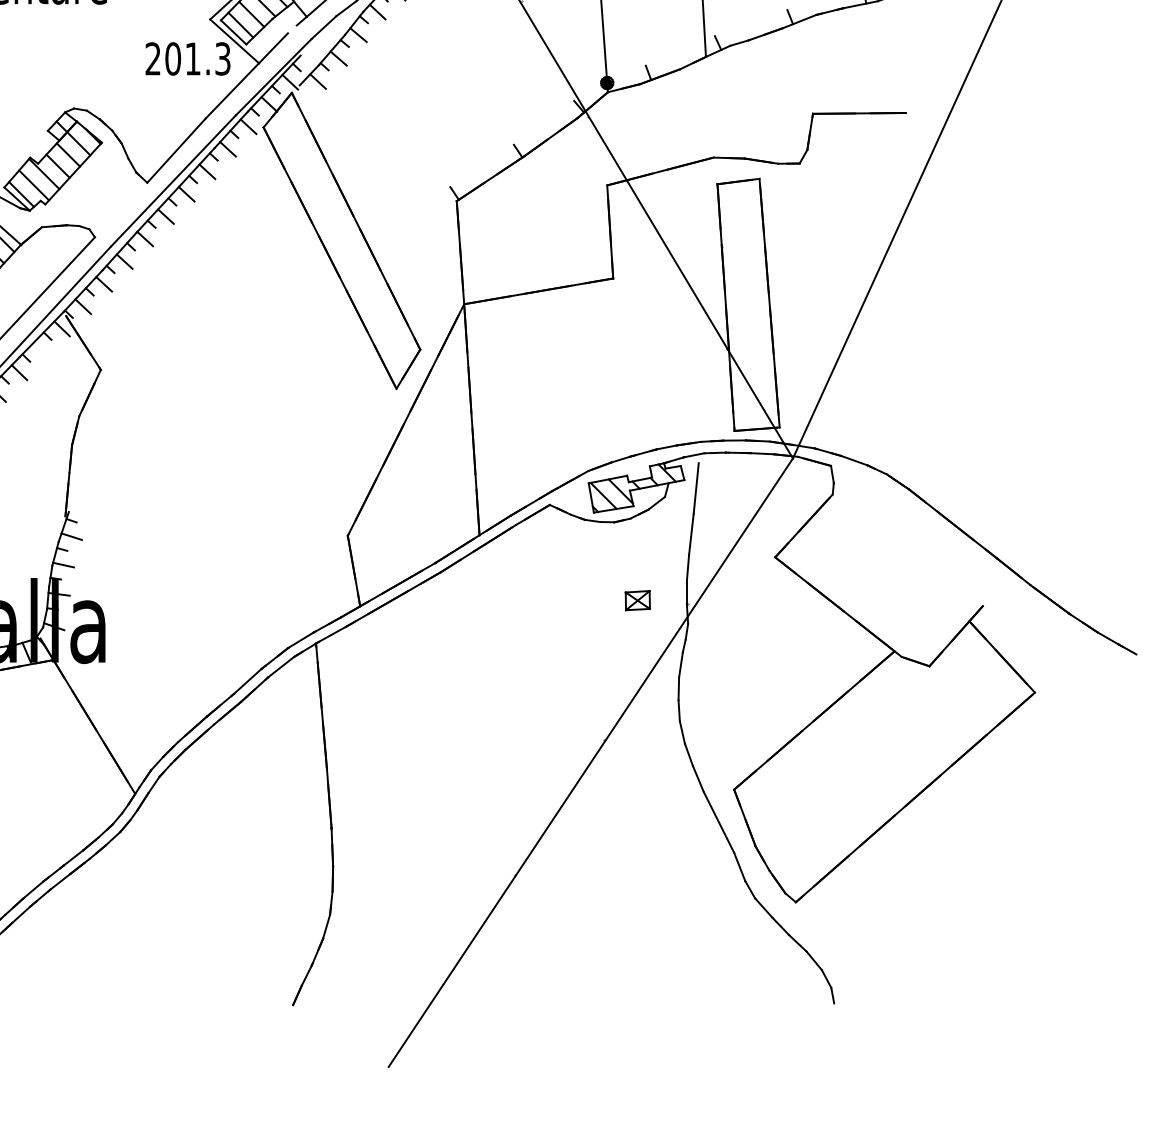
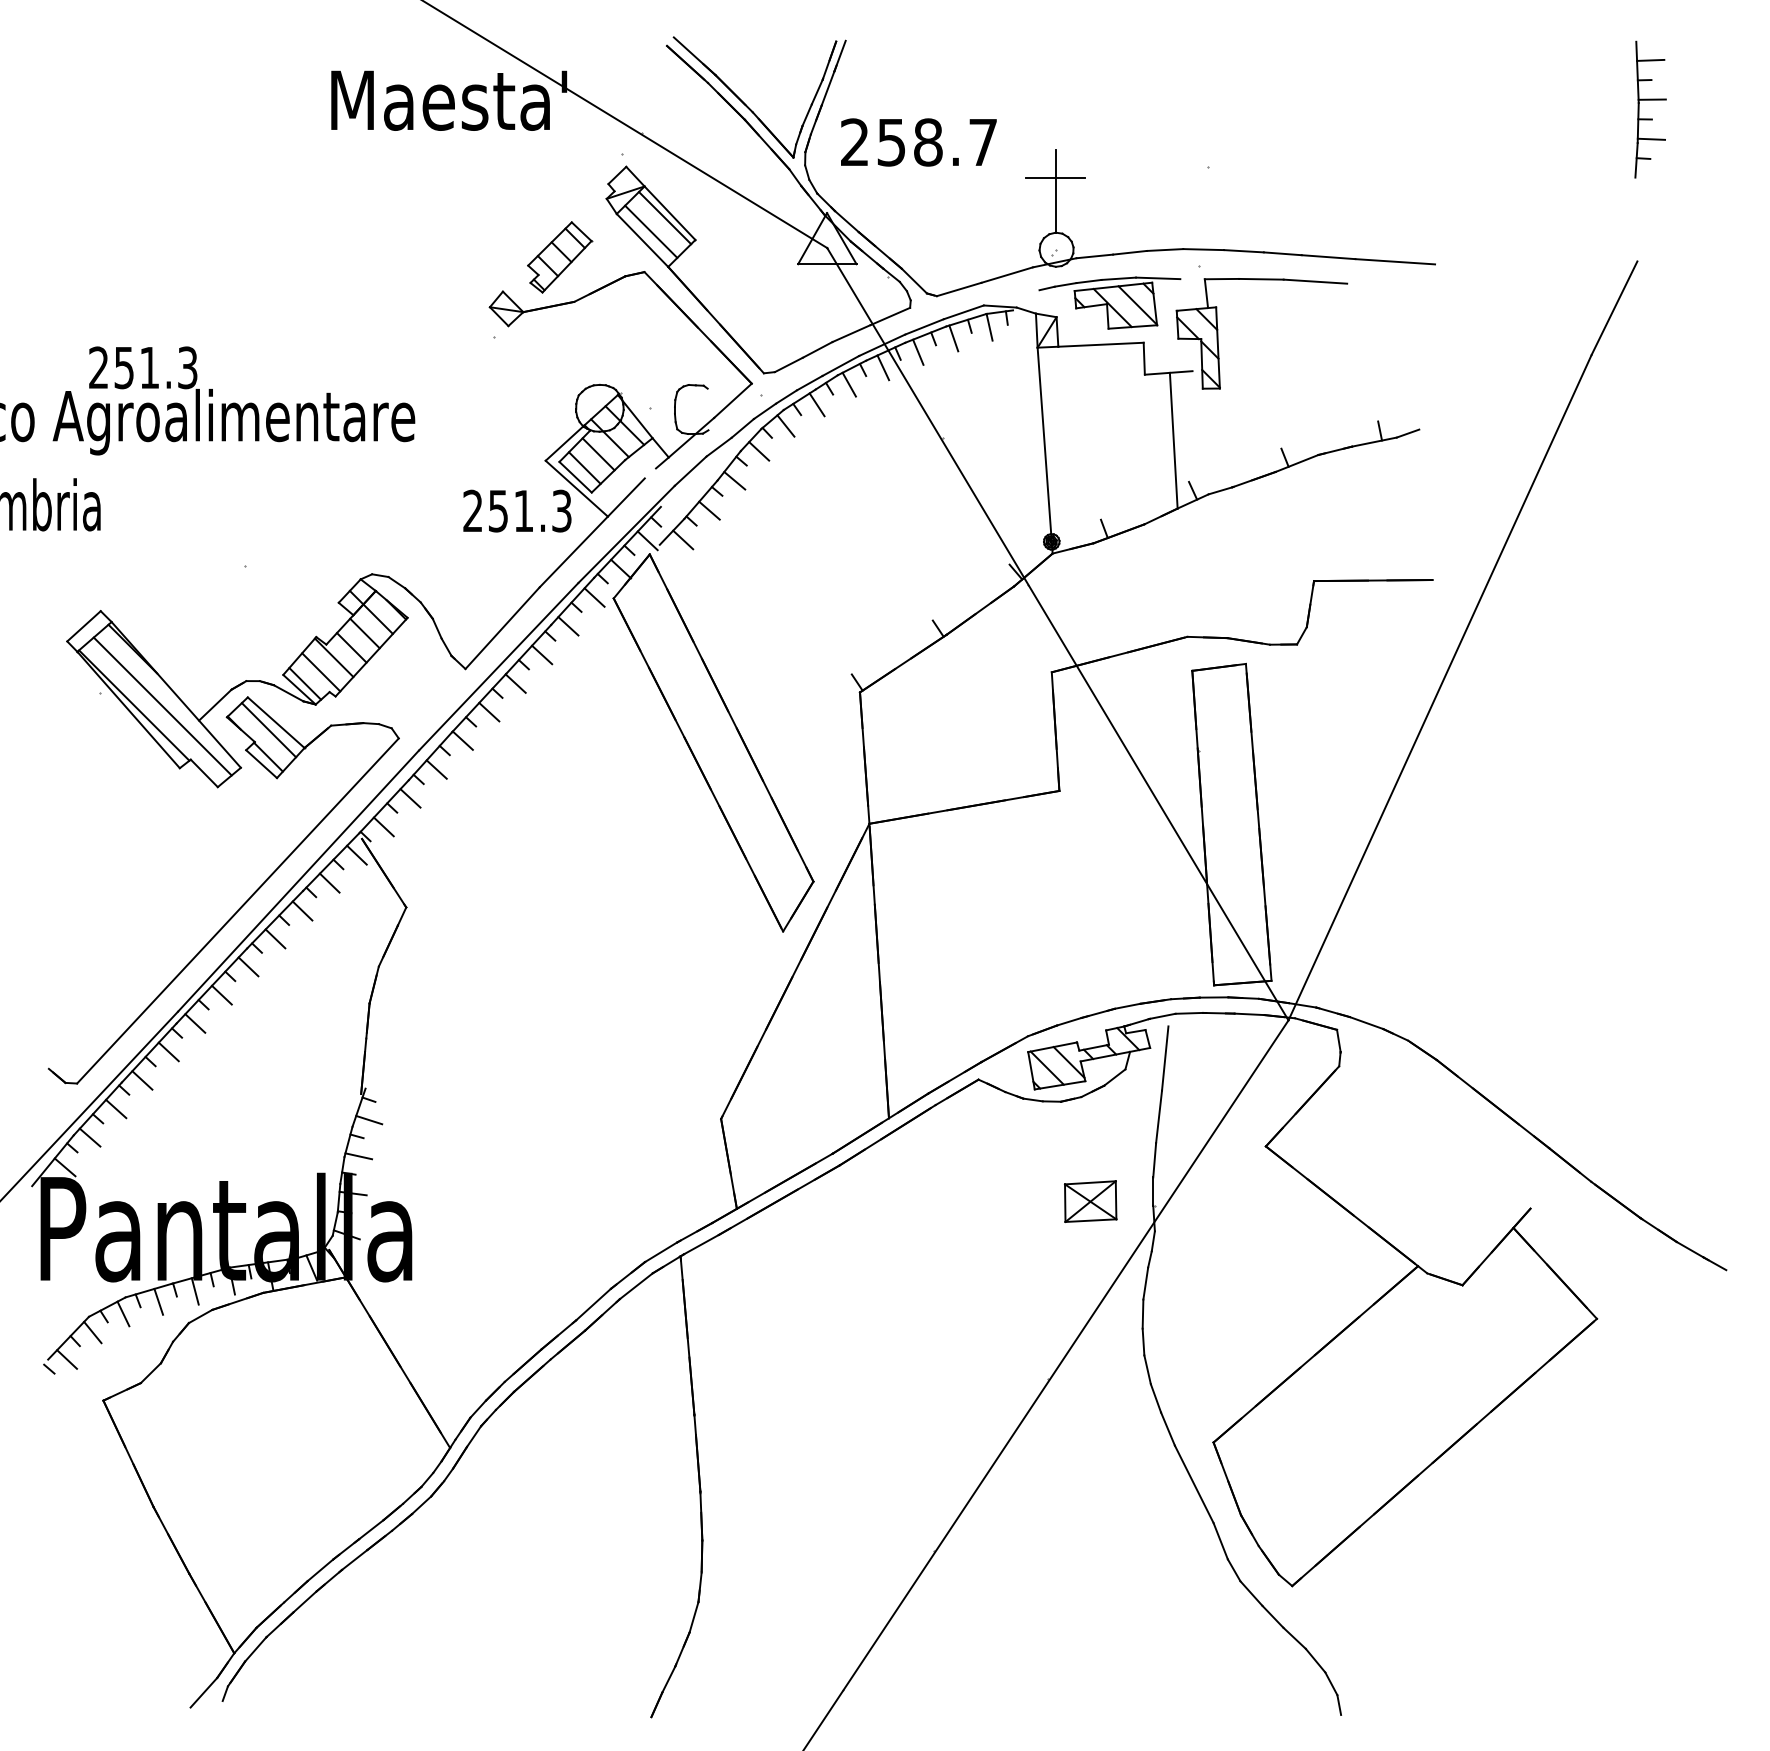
text: (173, 58) -> (498, 510), 201.3 -> 251.3
line: (40, 350) -> (329, 882), added
part: (637, 600) -> (1090, 1201), size x1.67

